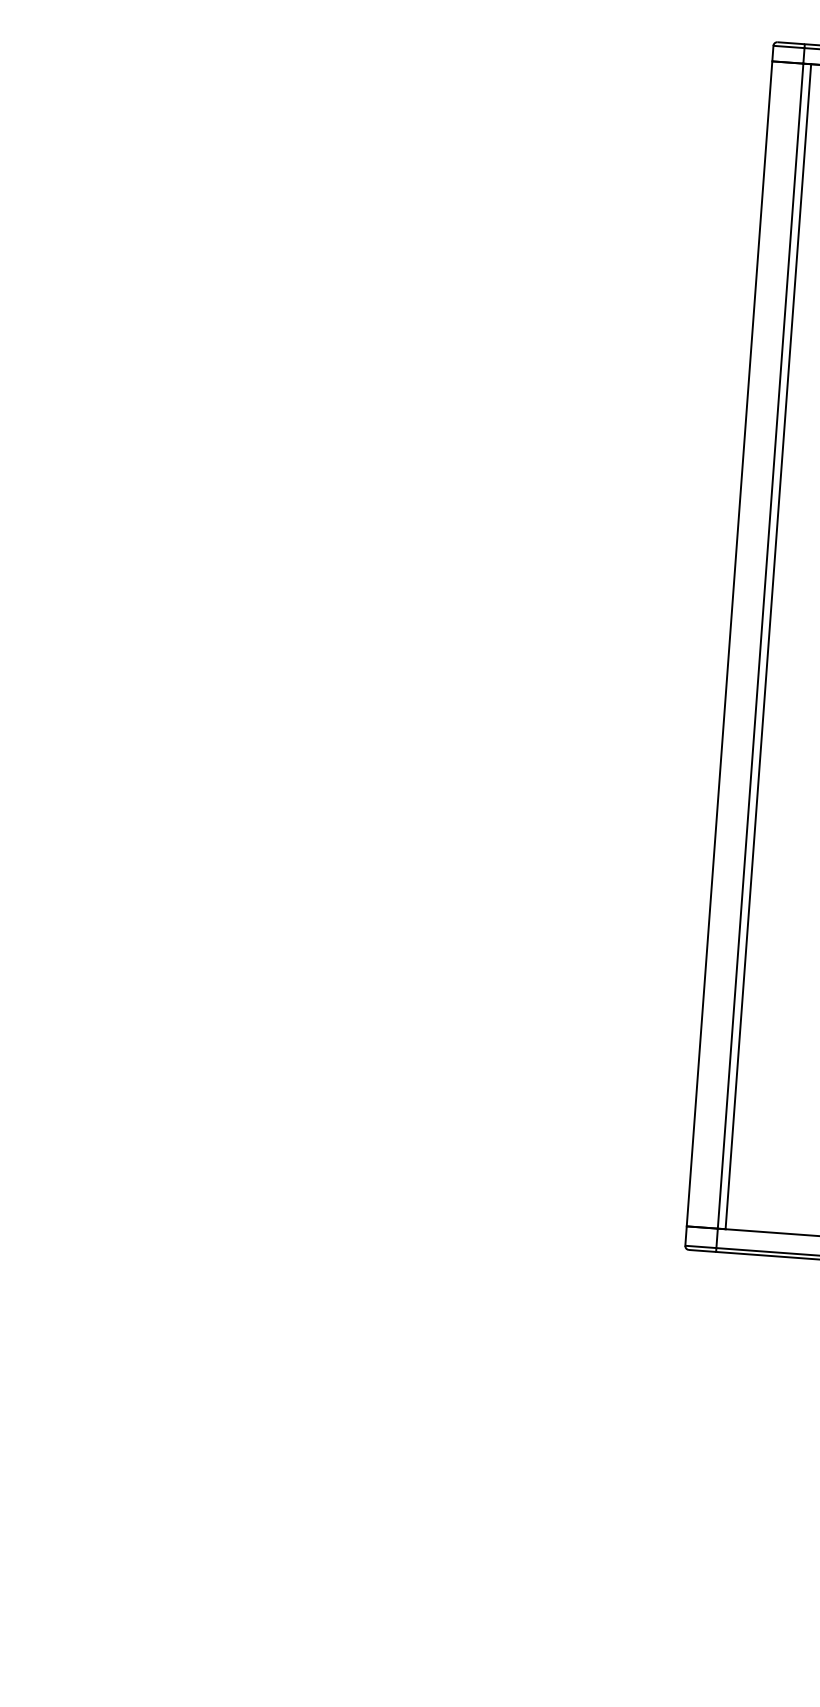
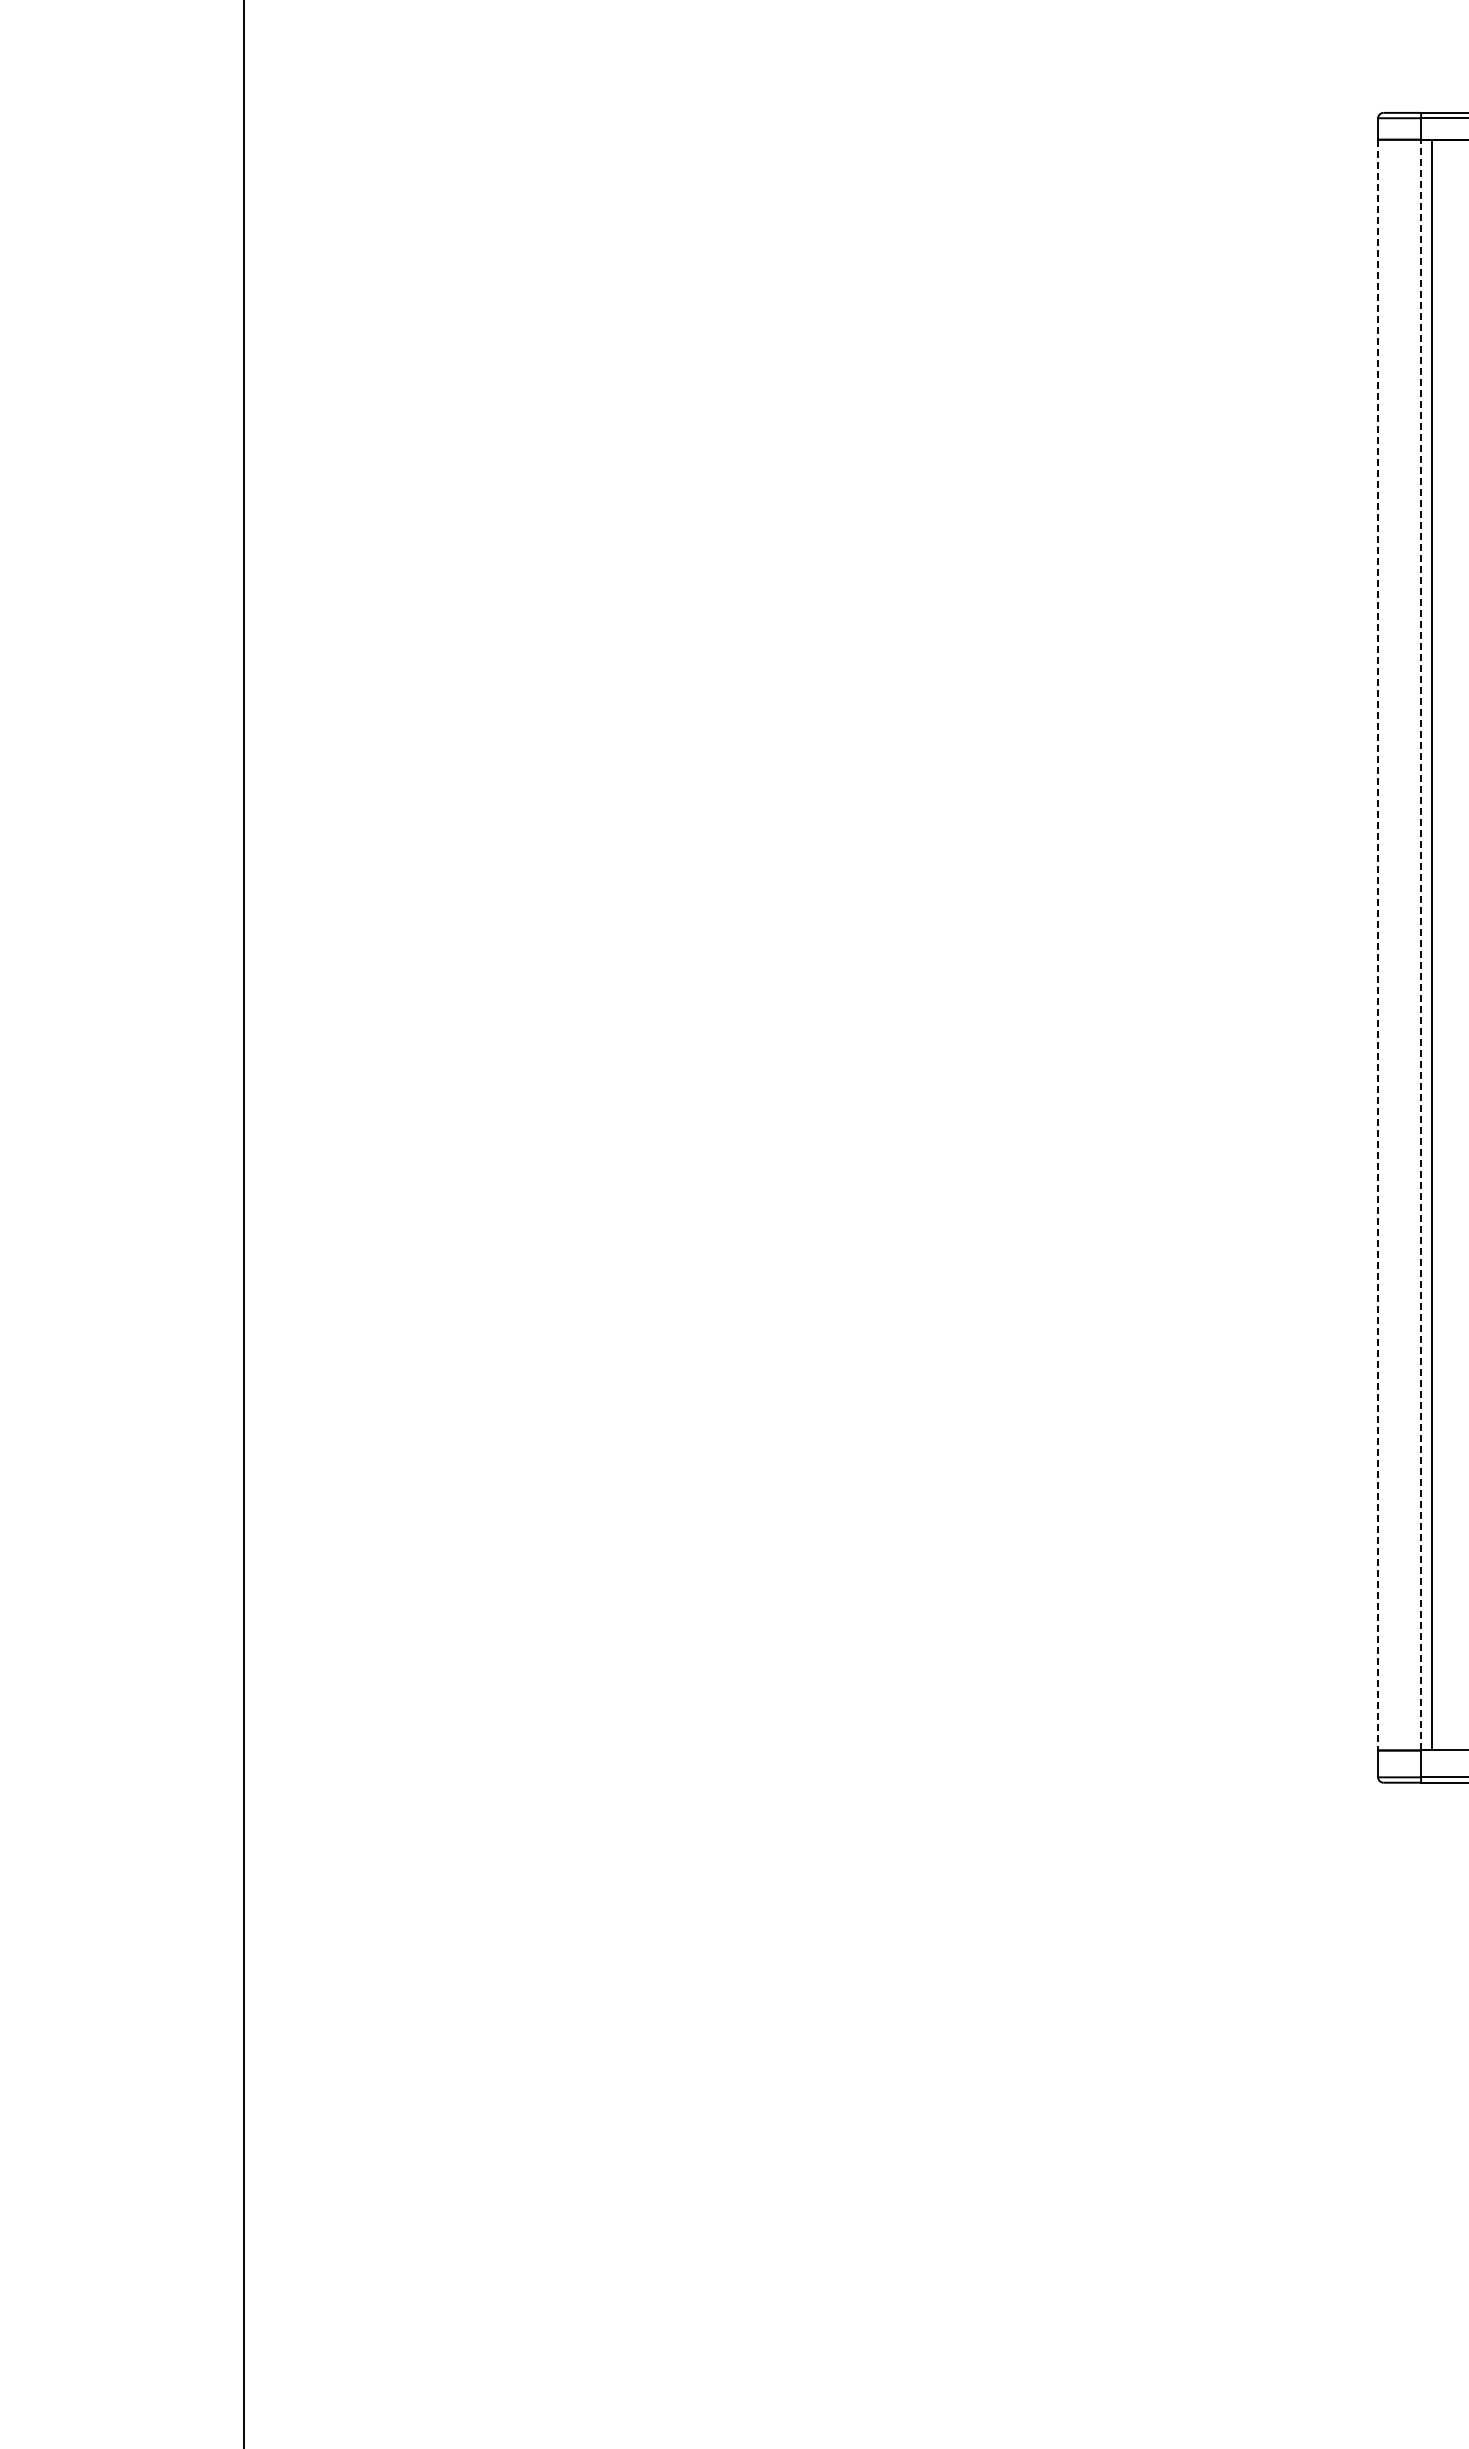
line: (729, 644) -> (1378, 945), solid -> dashed
line: (760, 645) -> (1421, 944), solid -> dashed

